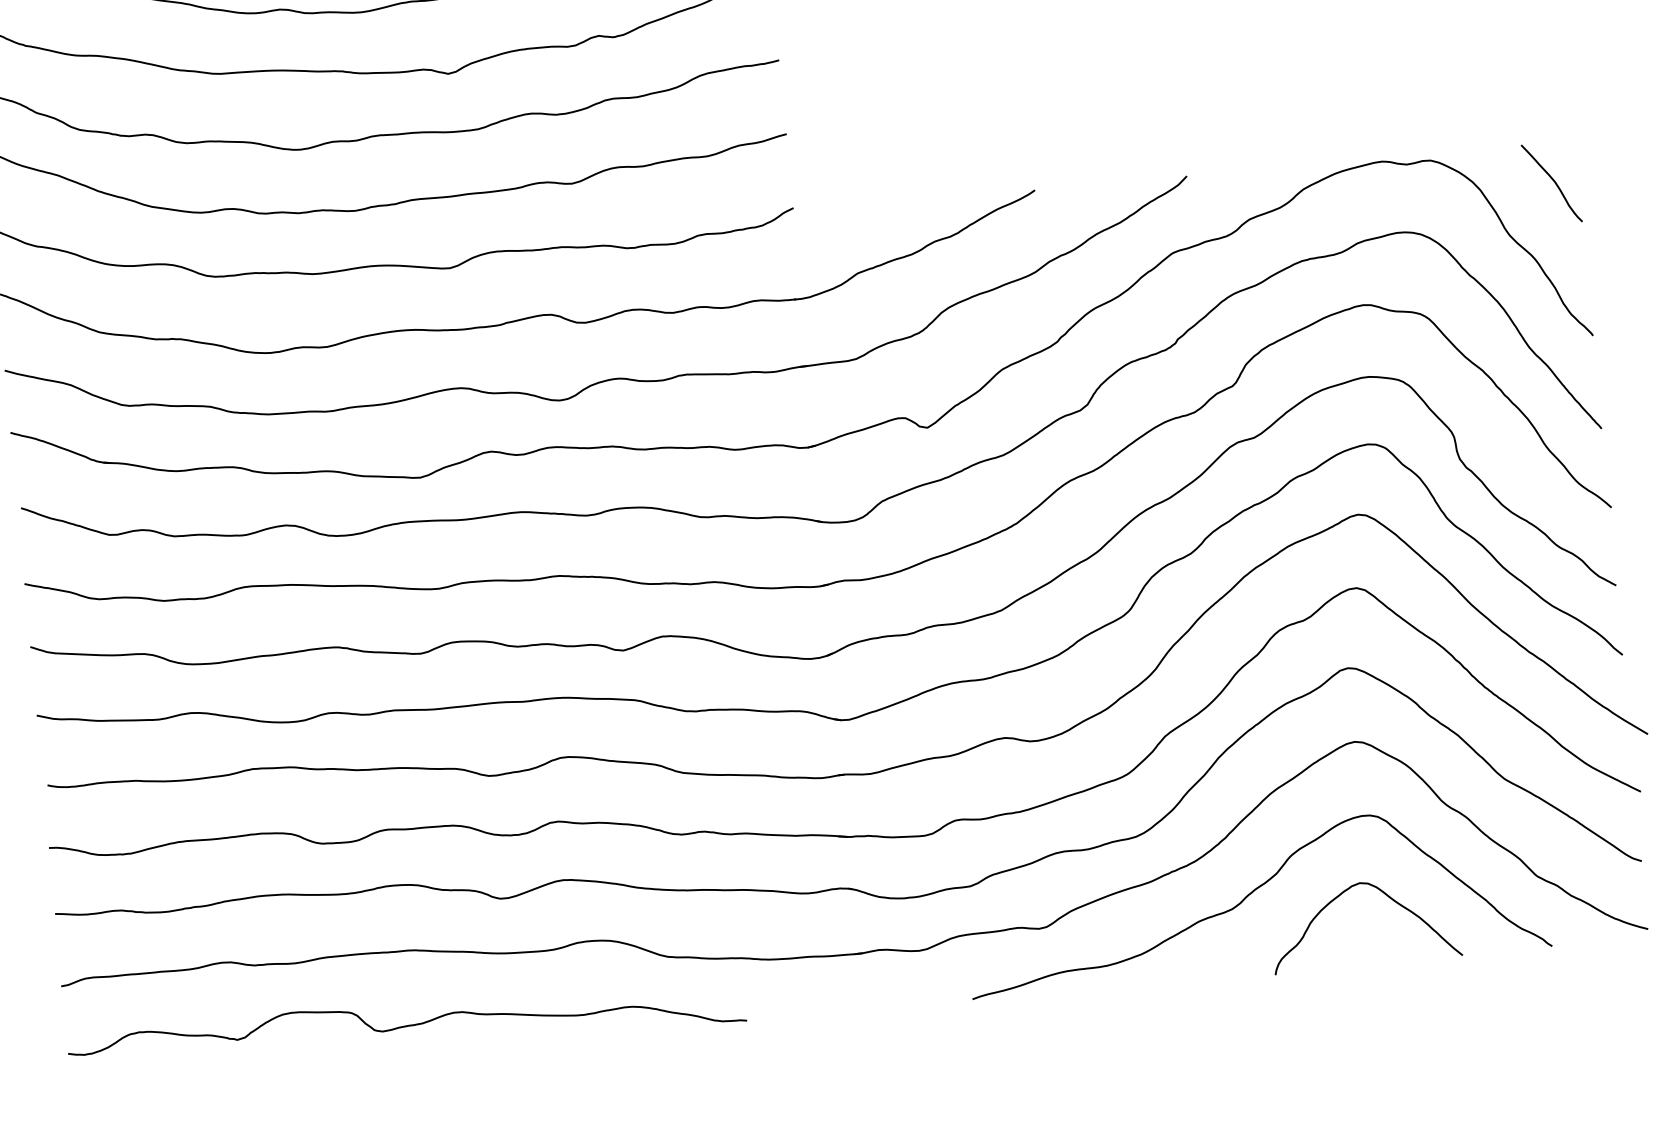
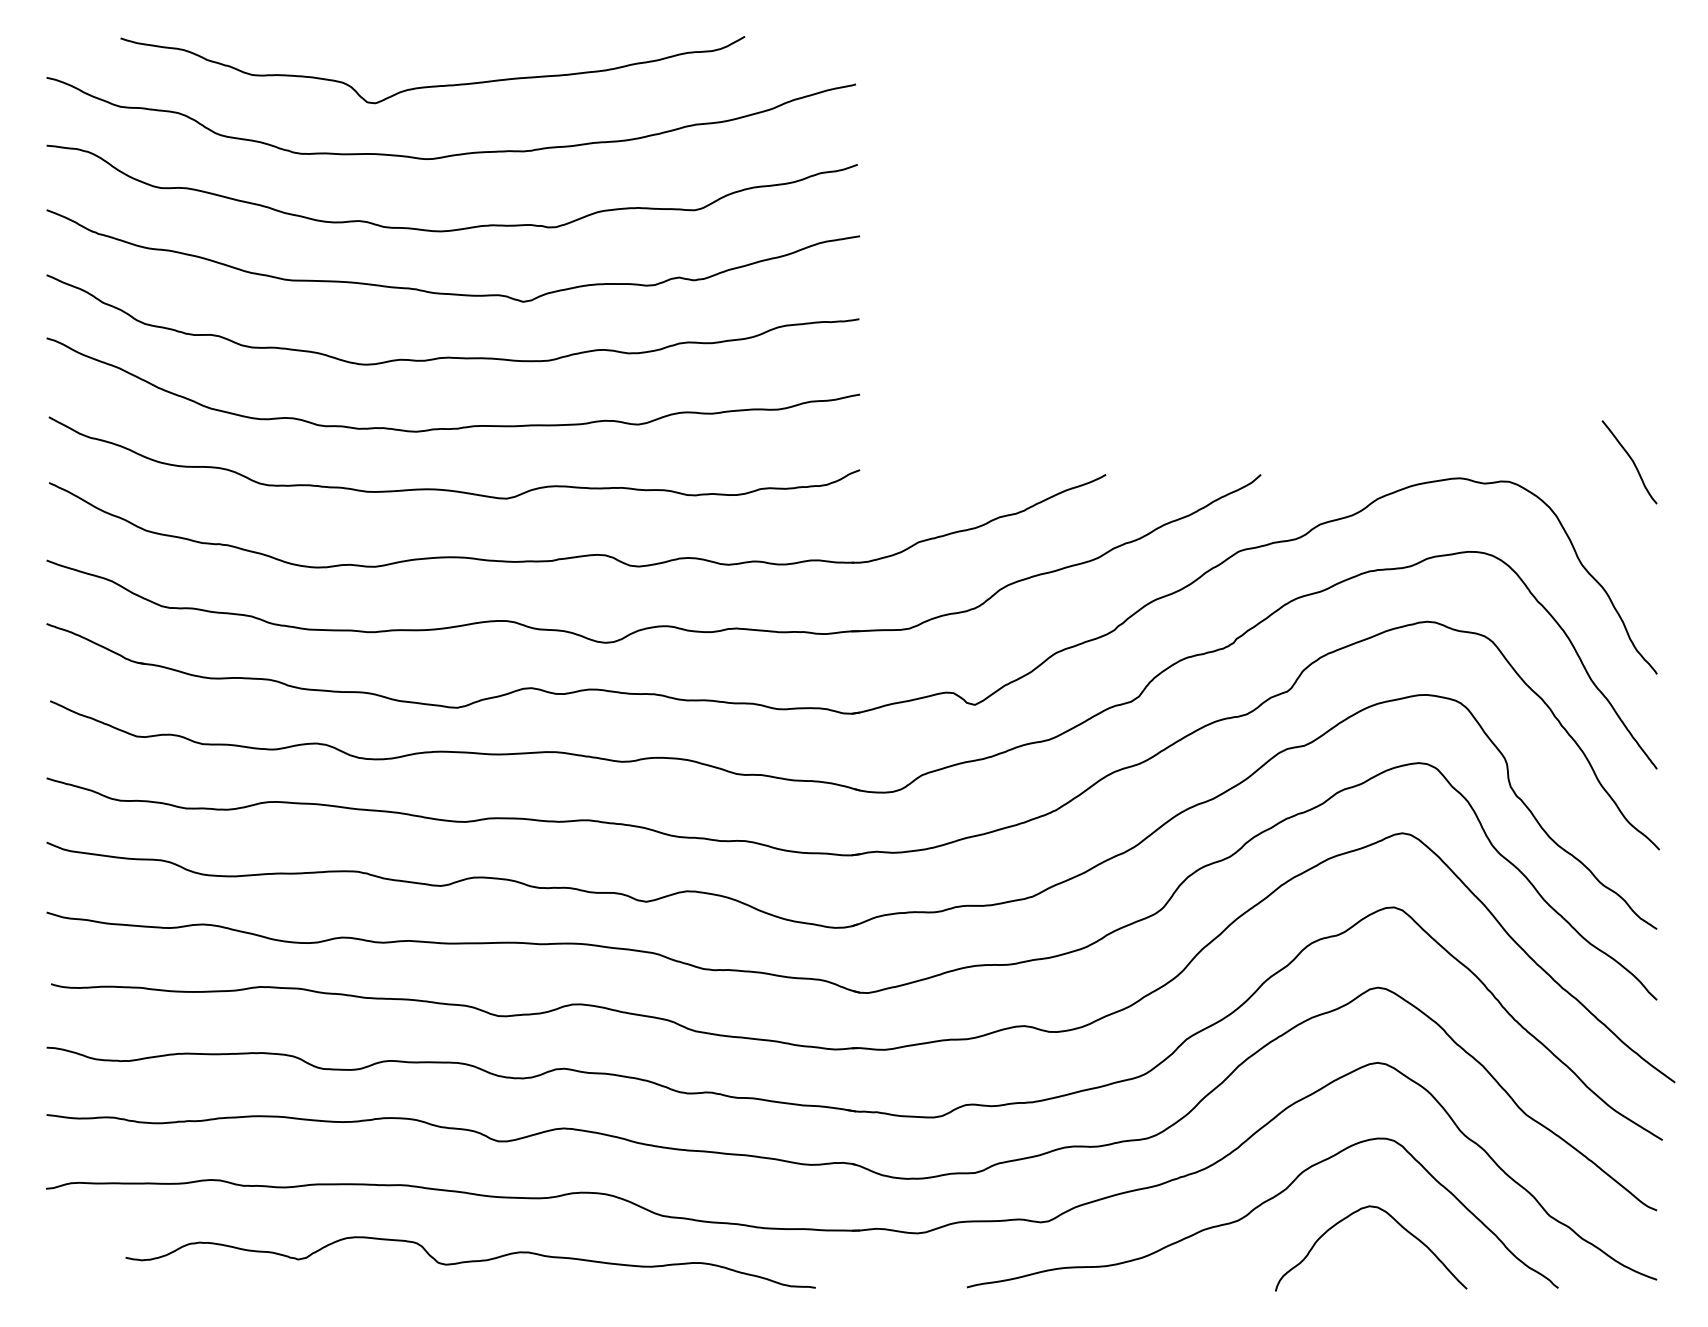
curve: (1553, 181) -> (1631, 460), moved
curve: (406, 1027) -> (470, 1262), moved

